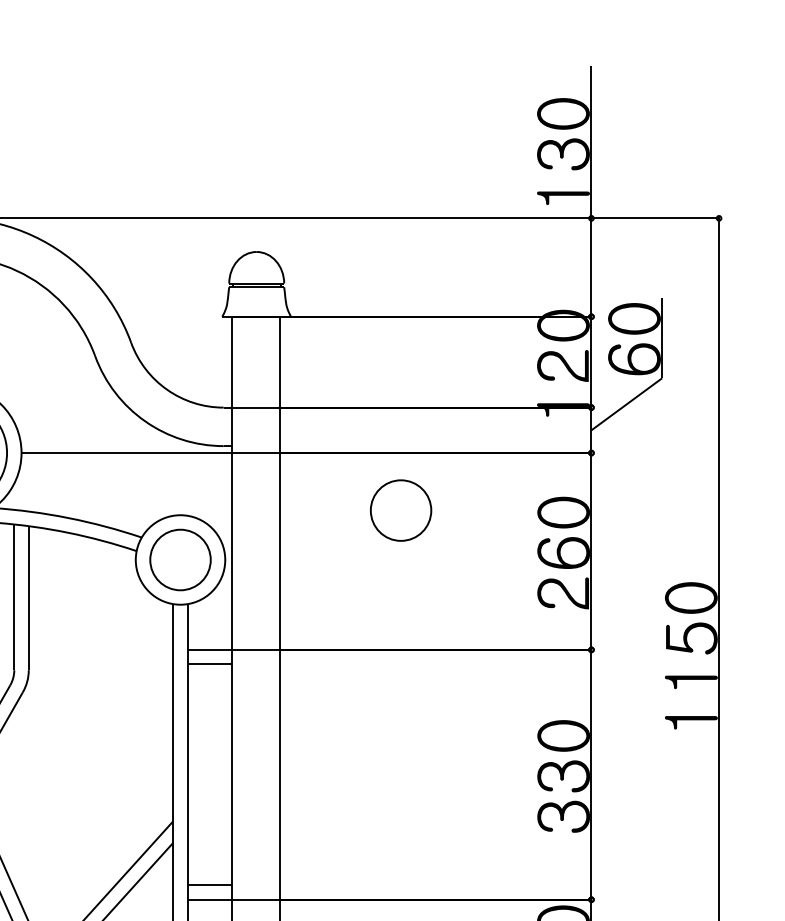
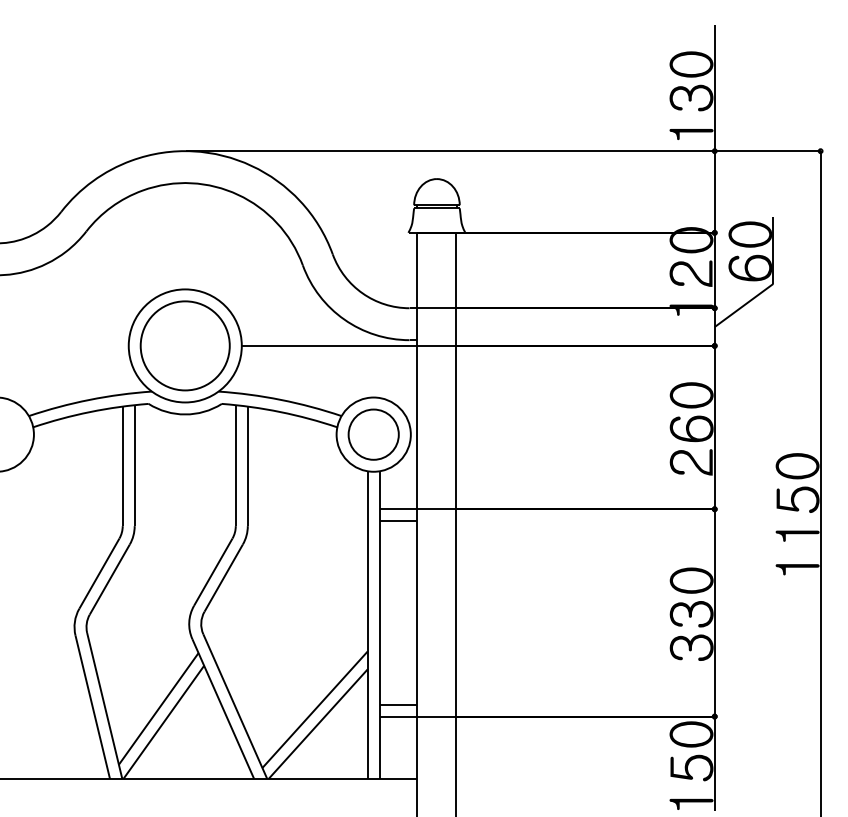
part: (400, 510) -> (556, 393), removed

